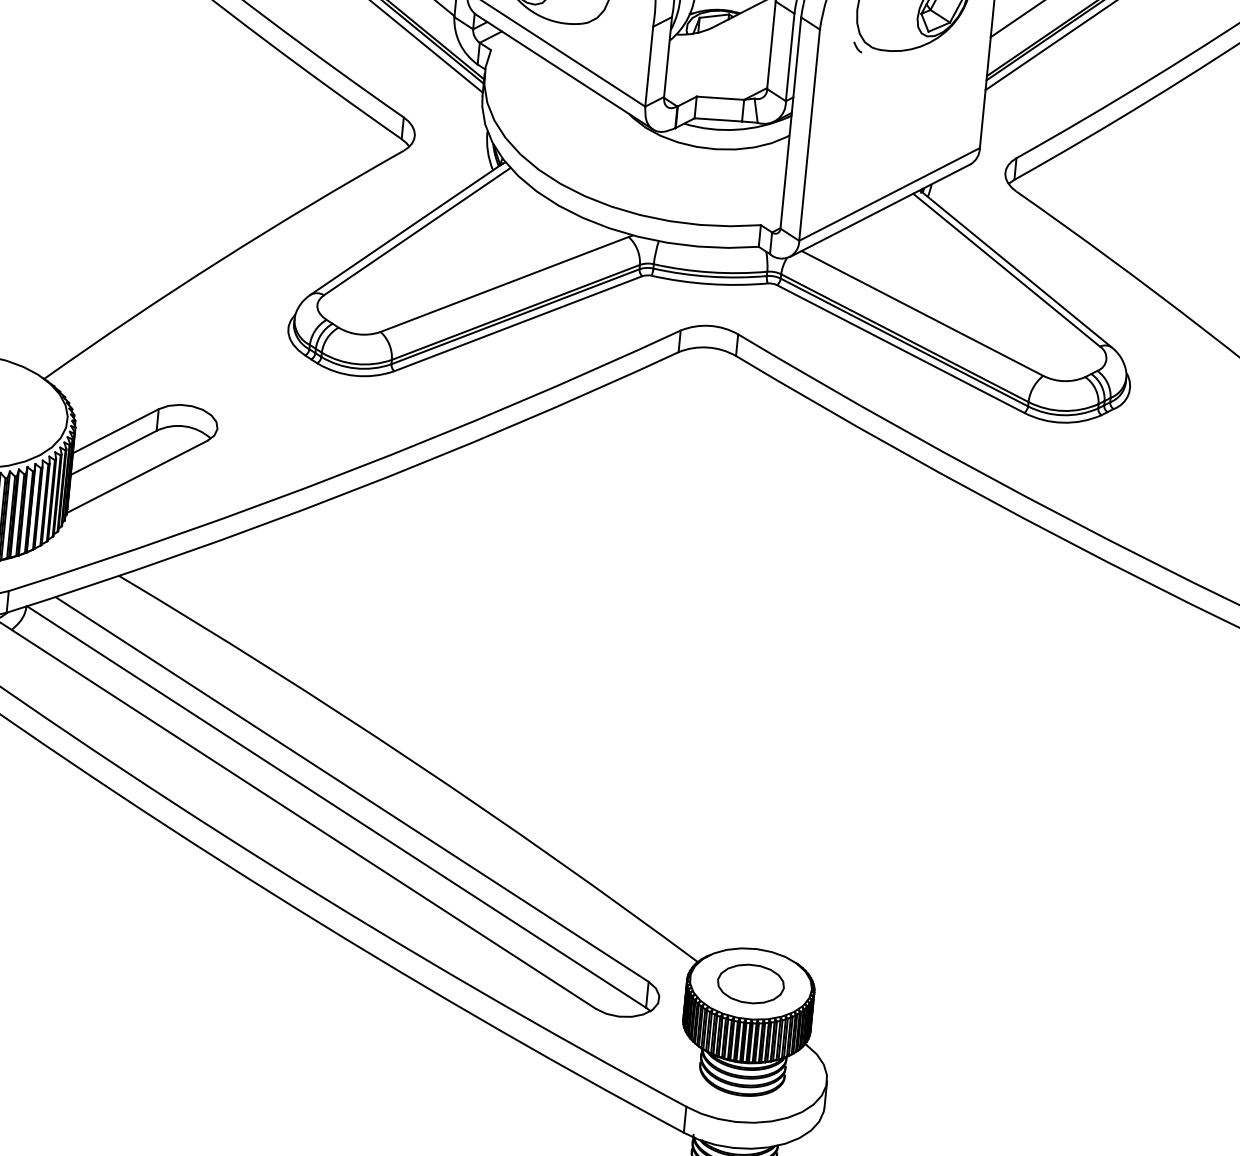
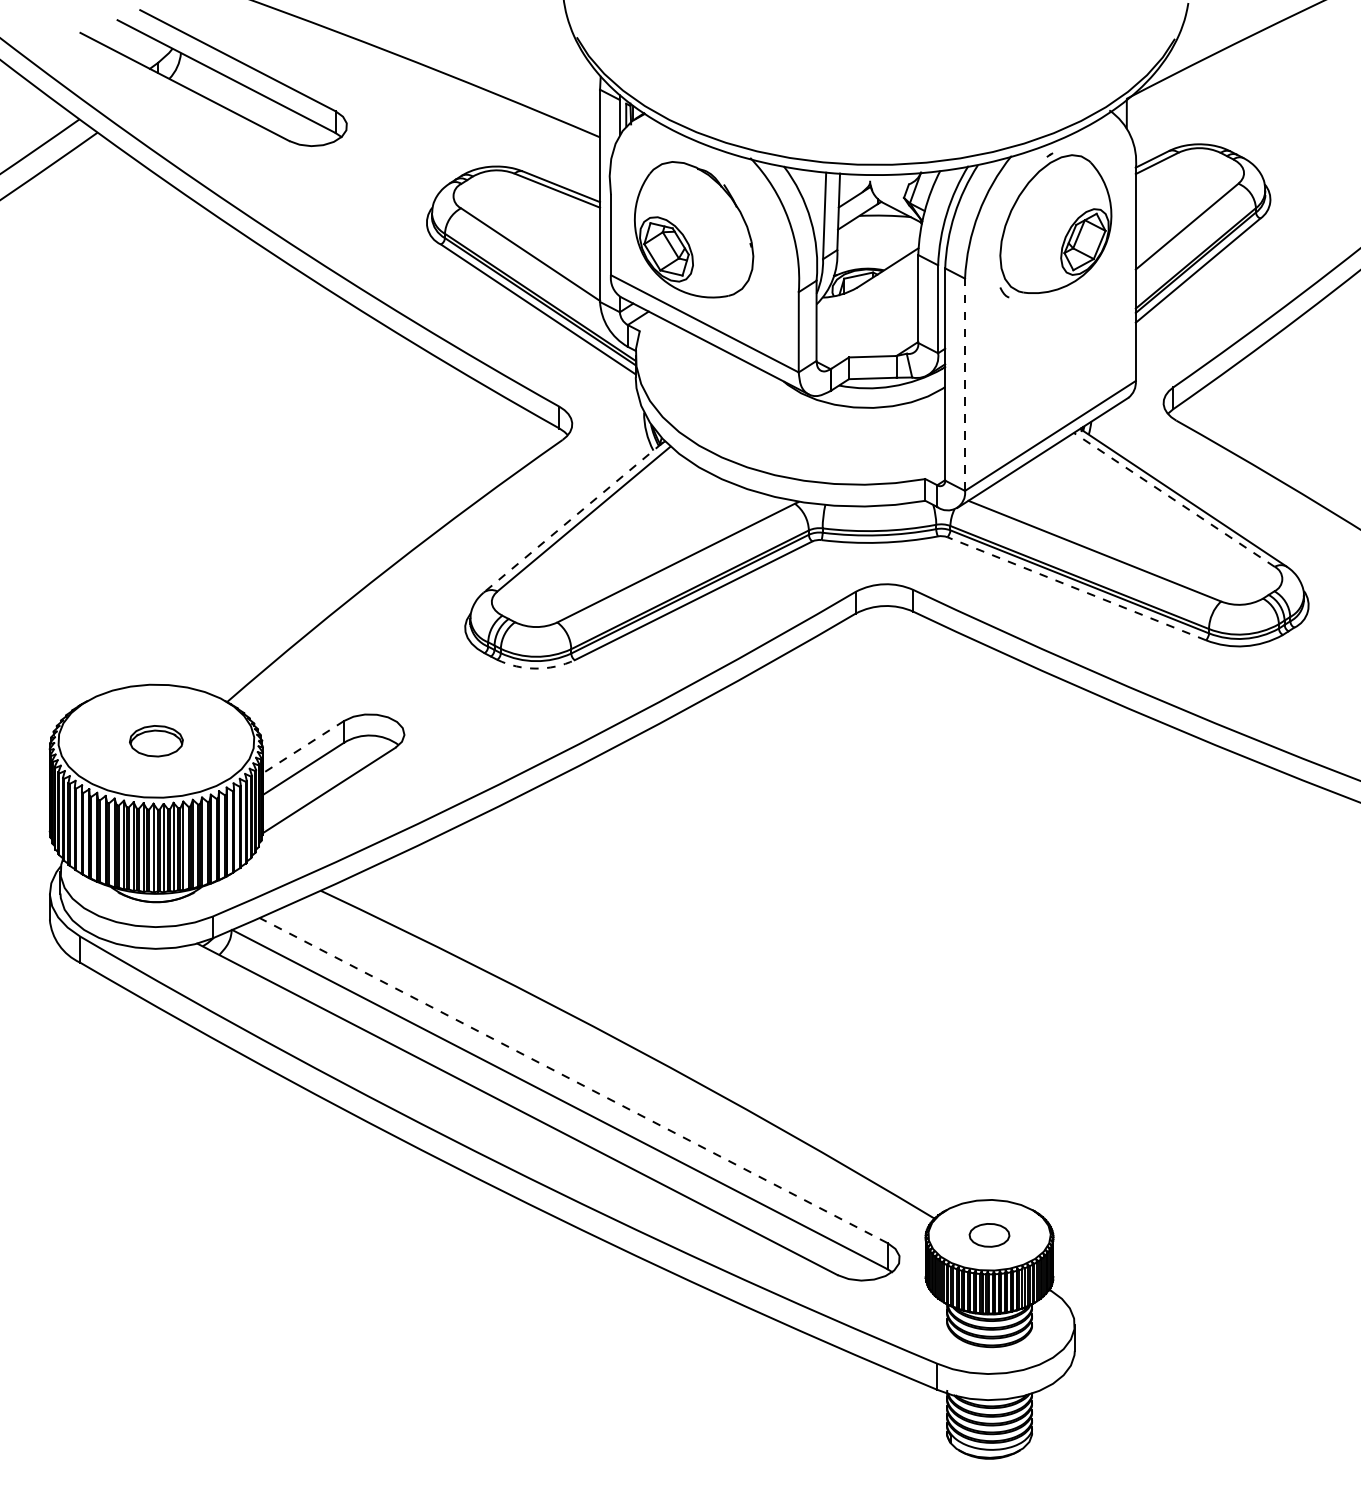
line: (810, 134) -> (965, 384), solid -> dashed
line: (405, 229) -> (572, 518), solid -> dashed
line: (1006, 269) -> (1174, 499), solid -> dashed
line: (900, 348) -> (1076, 588), solid -> dashed
arc: (354, 375) -> (535, 668), solid -> dashed
line: (115, 431) -> (303, 747), solid -> dashed
line: (352, 789) -> (573, 1080), solid -> dashed
part: (750, 984) -> (989, 1235), size x0.6

